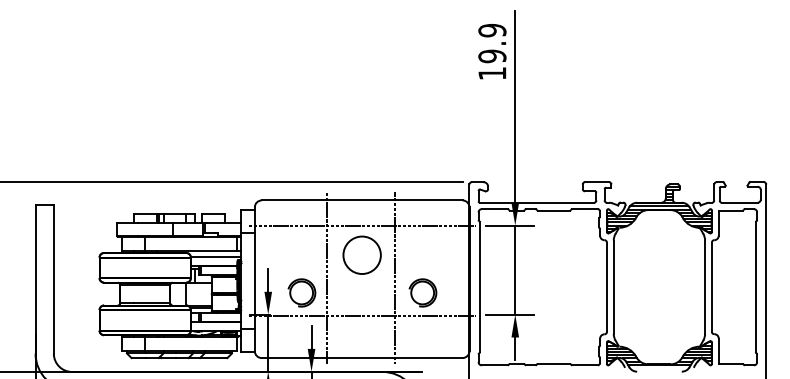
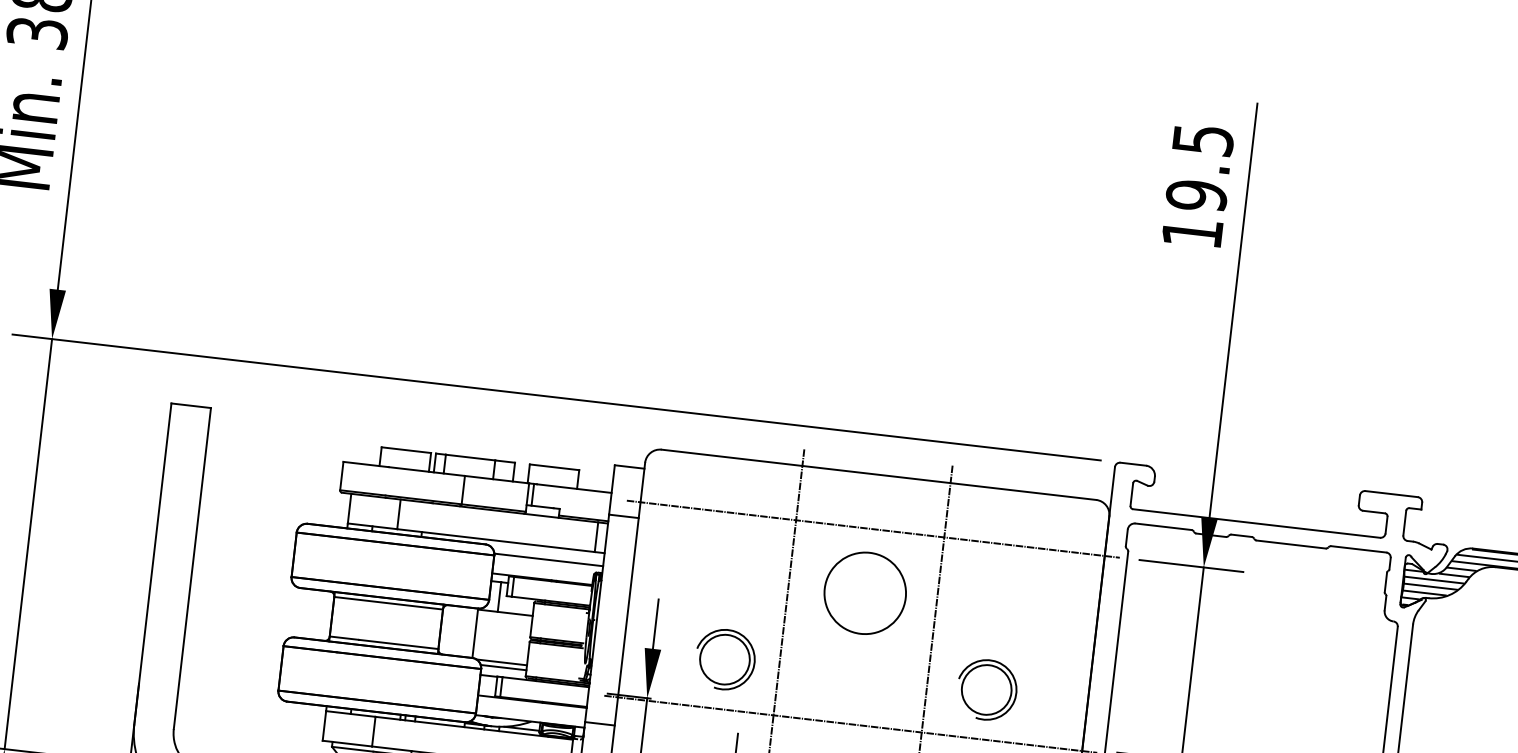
text: (492, 30) -> (1203, 139), 19.9 -> 19.5

